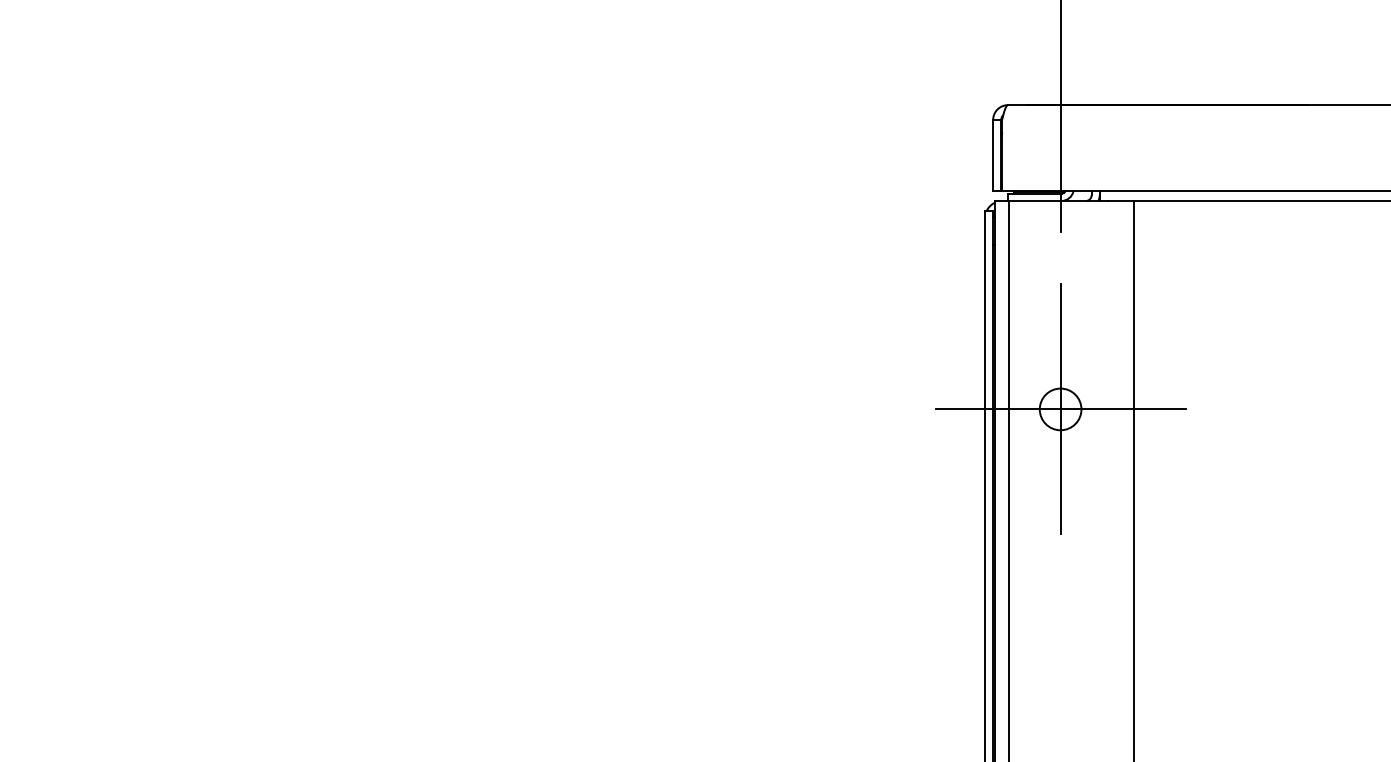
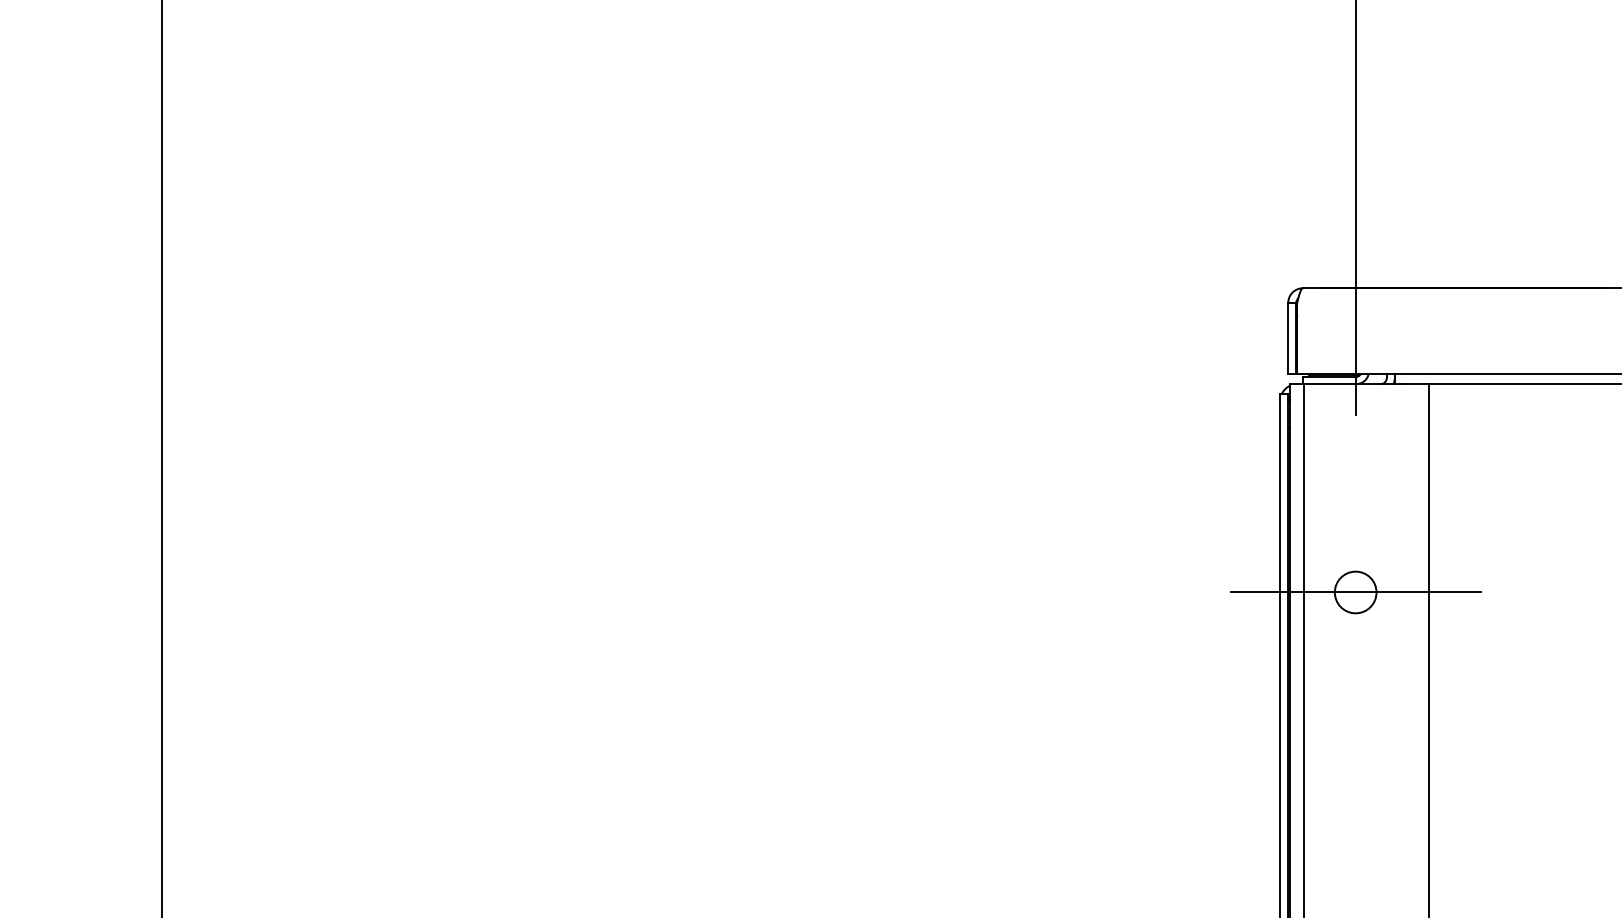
line: (1060, 409) -> (1355, 592), removed

